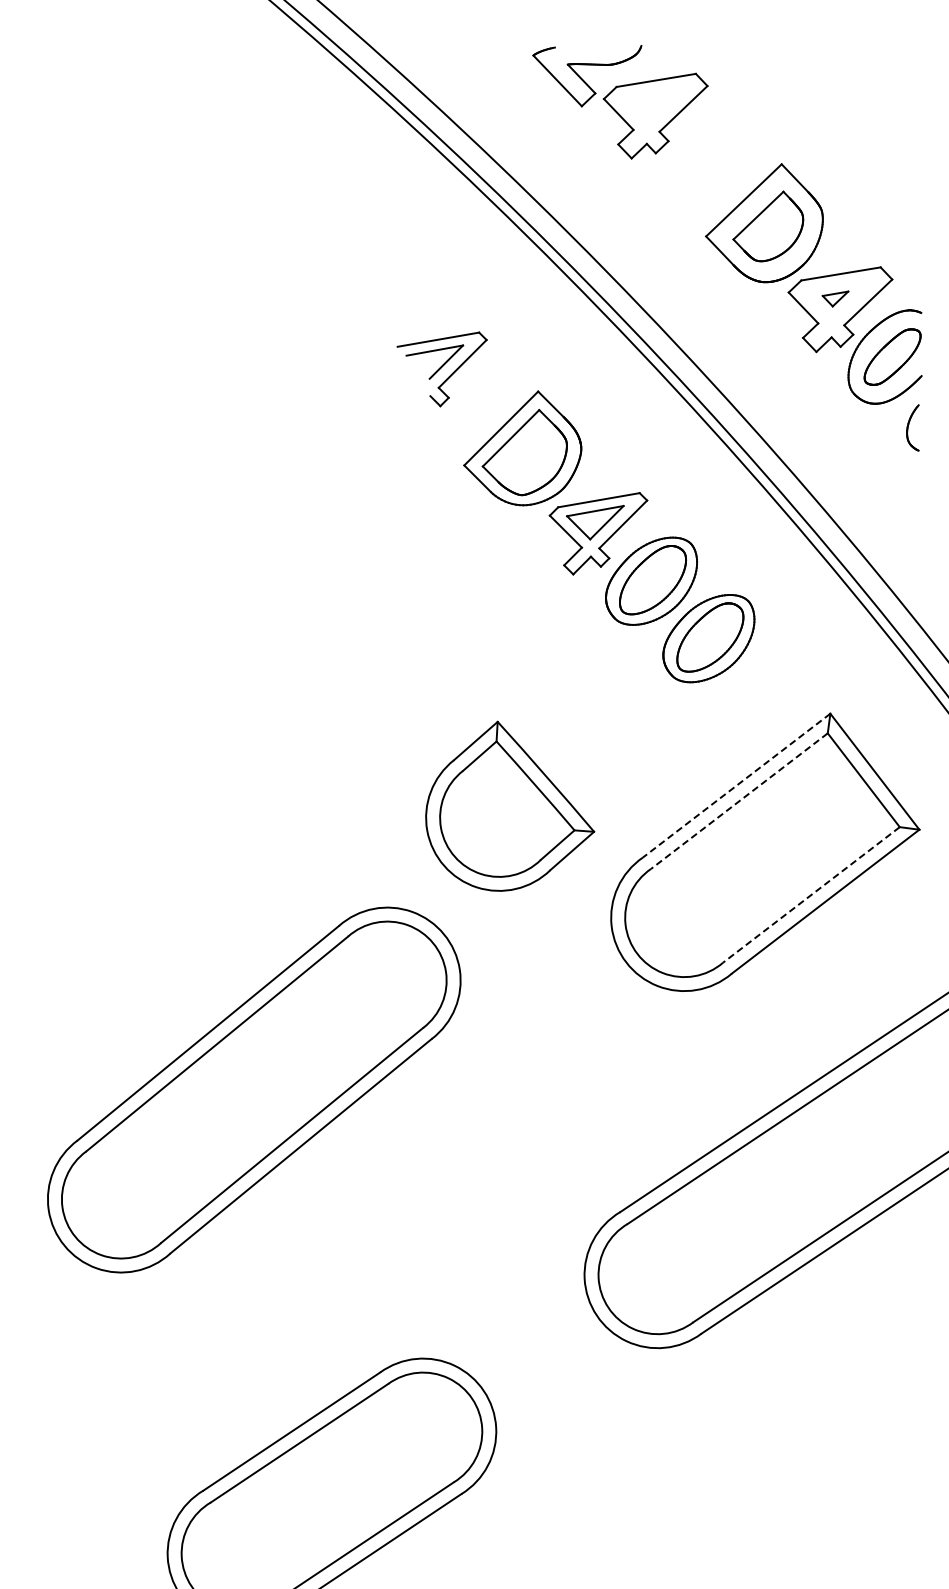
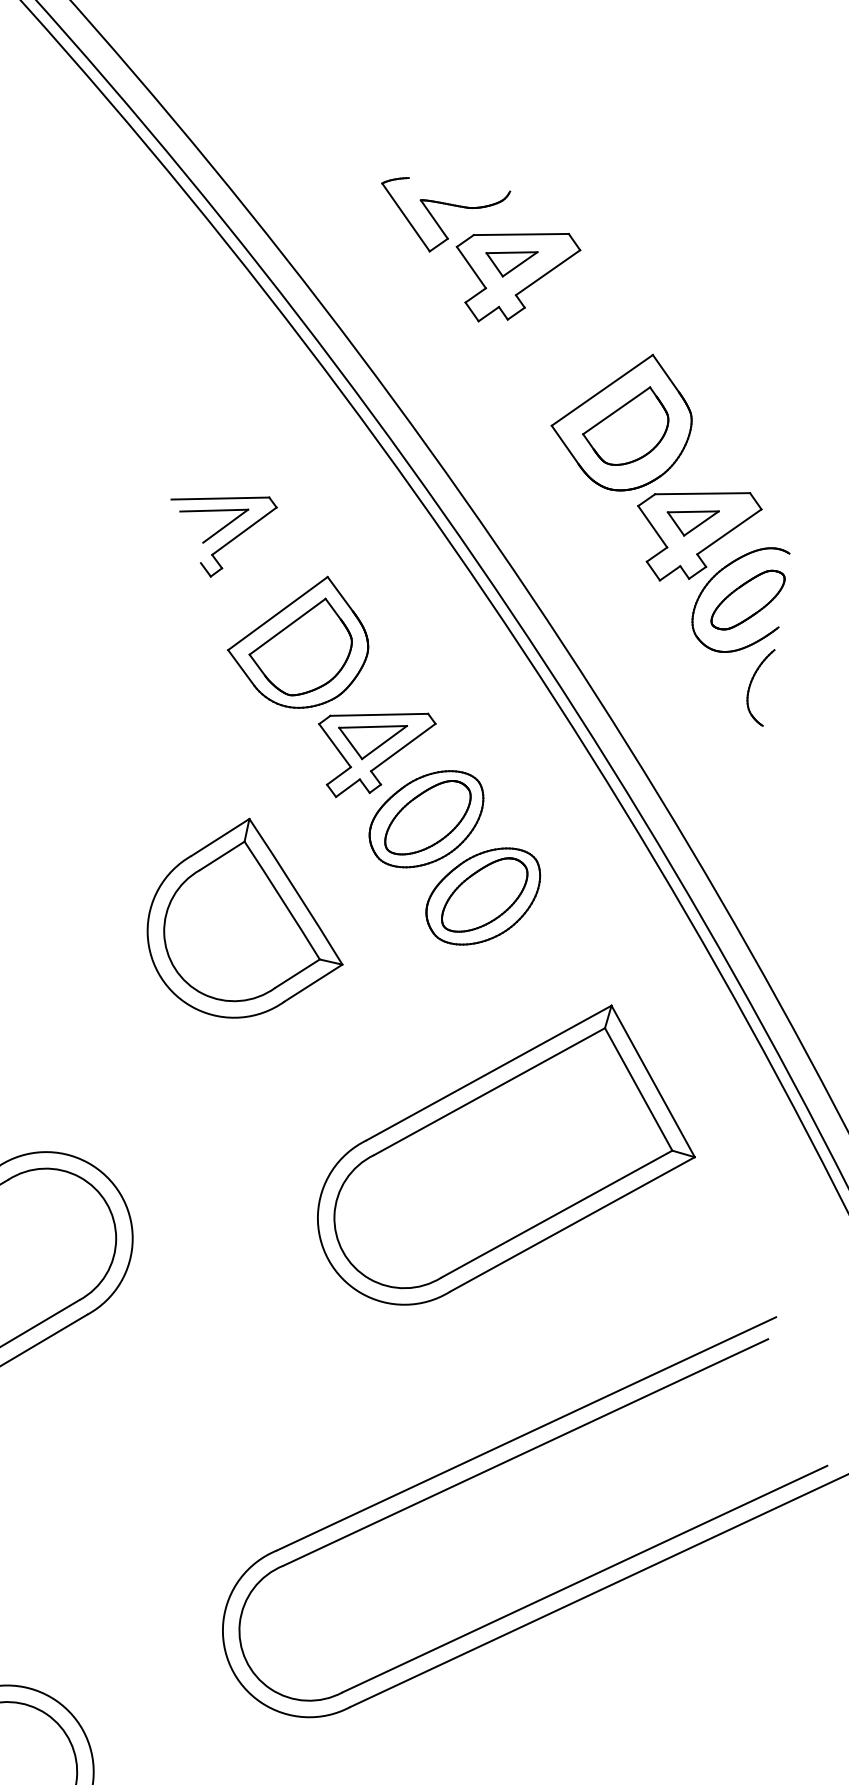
part: (650, 105) -> (510, 262), added
part: (835, 298) -> (691, 521), size x1.67
part: (912, 427) -> (758, 685), size x1.43
line: (736, 785) -> (489, 1072), dashed -> solid
line: (739, 801) -> (489, 1092), dashed -> solid
part: (510, 805) -> (249, 918), moved
line: (811, 895) -> (556, 1214), dashed -> solid

